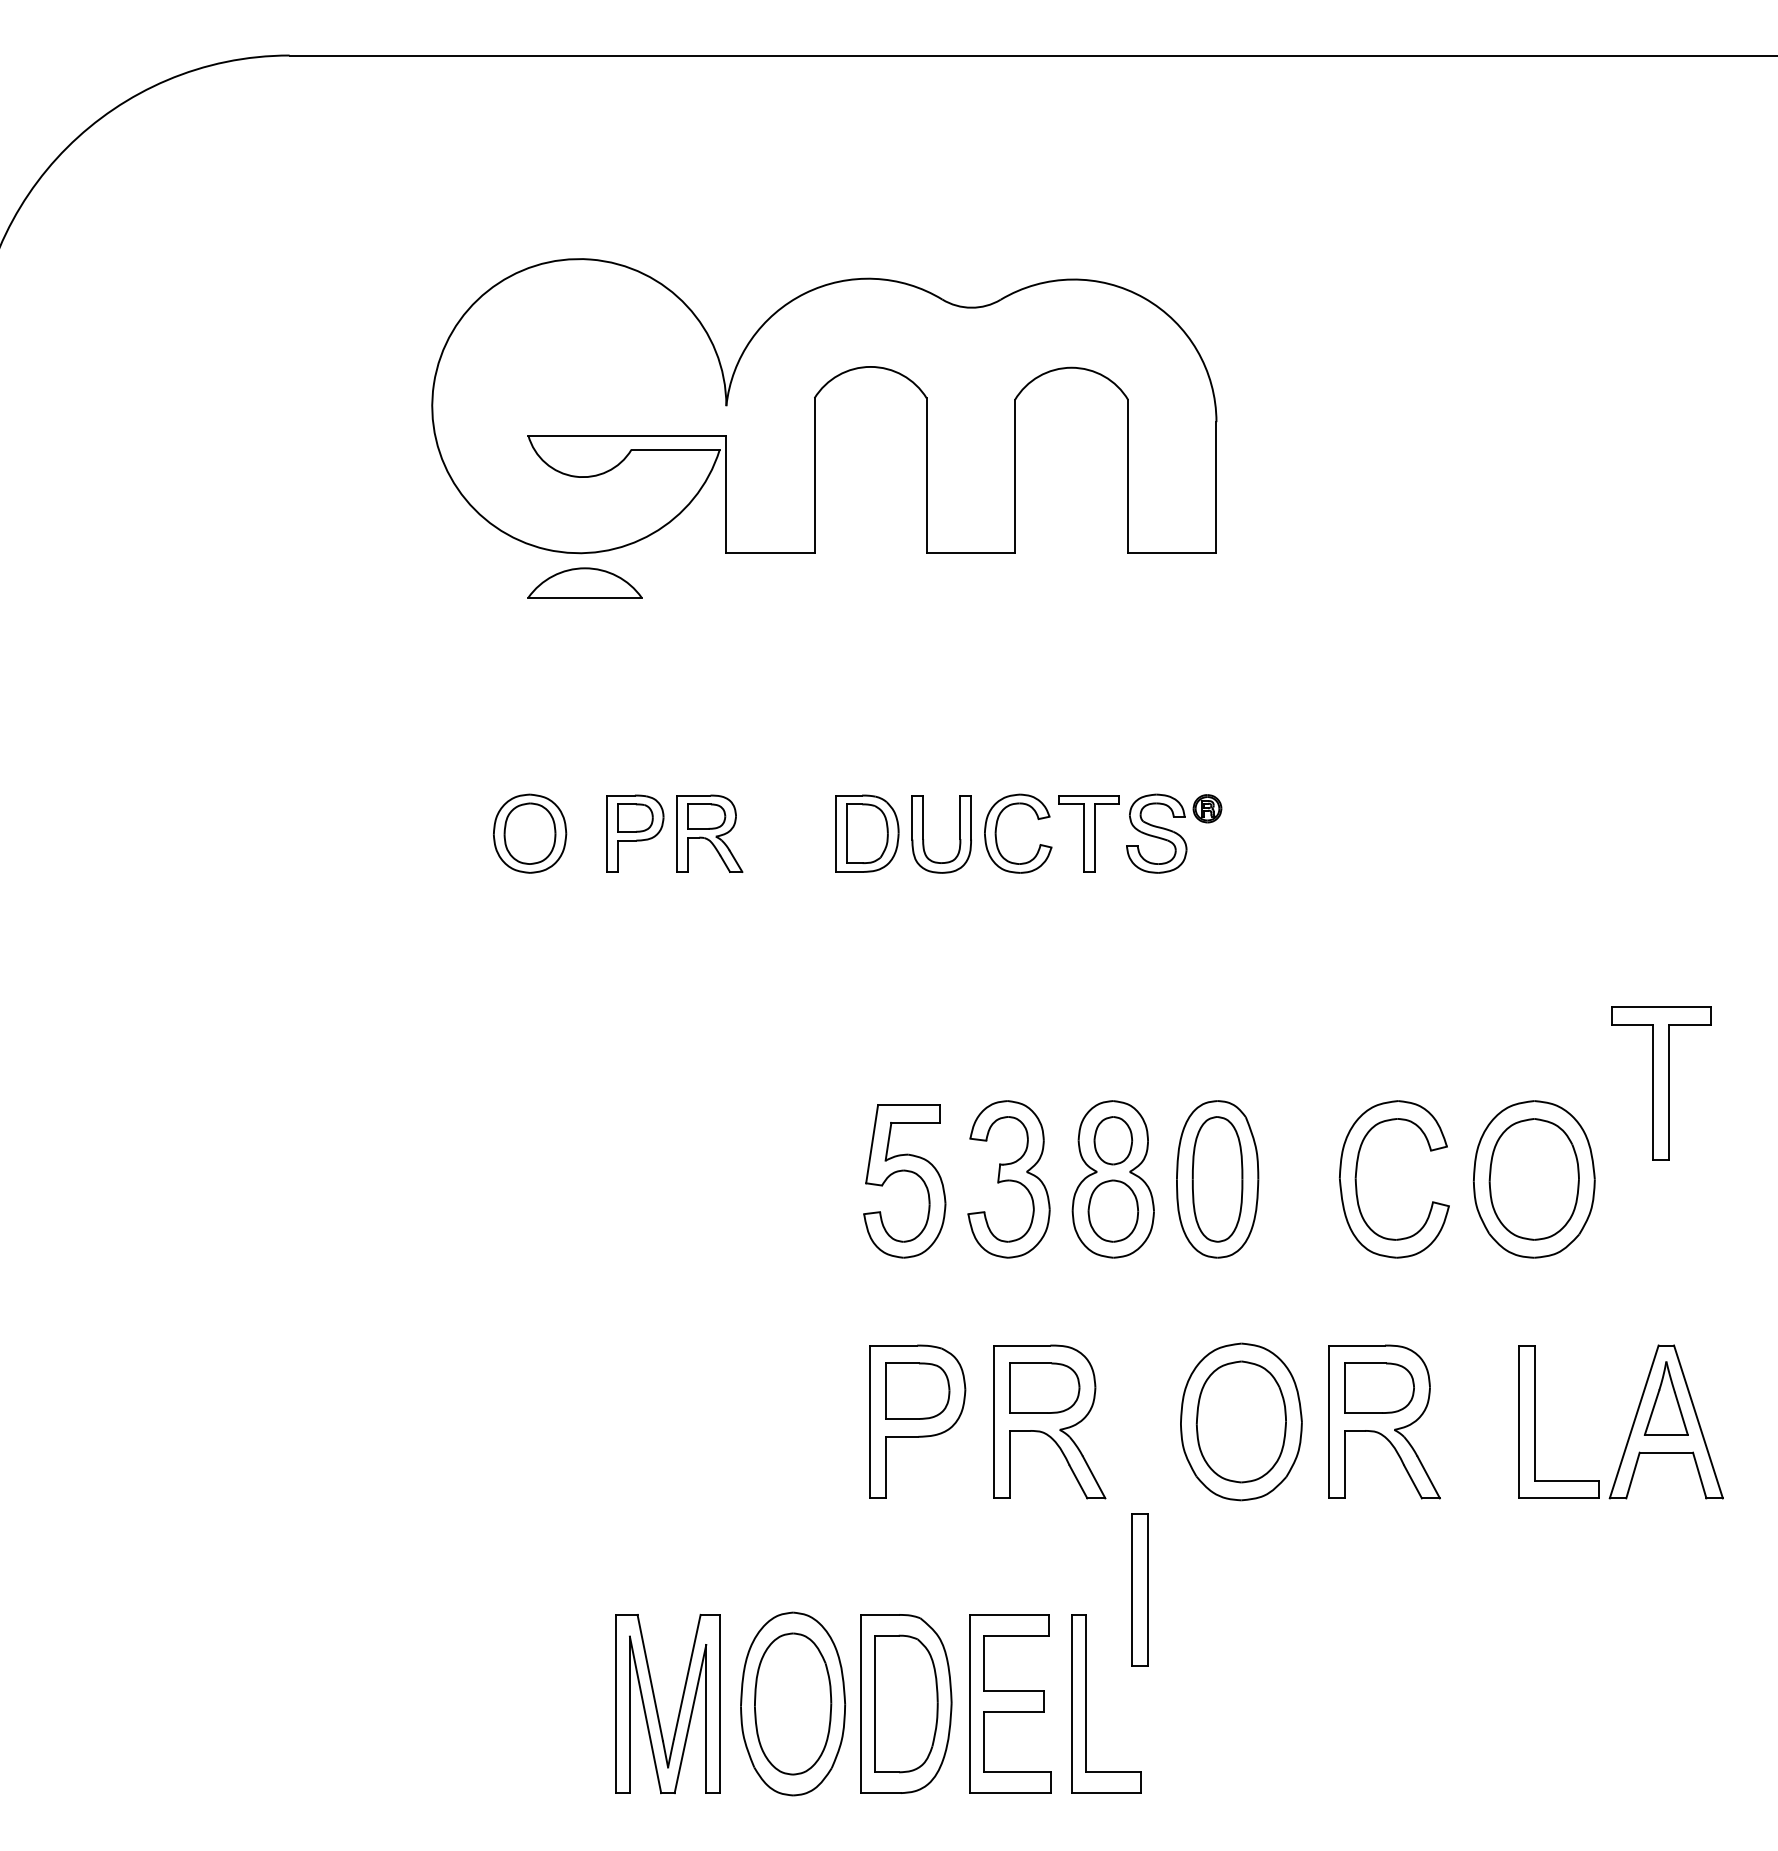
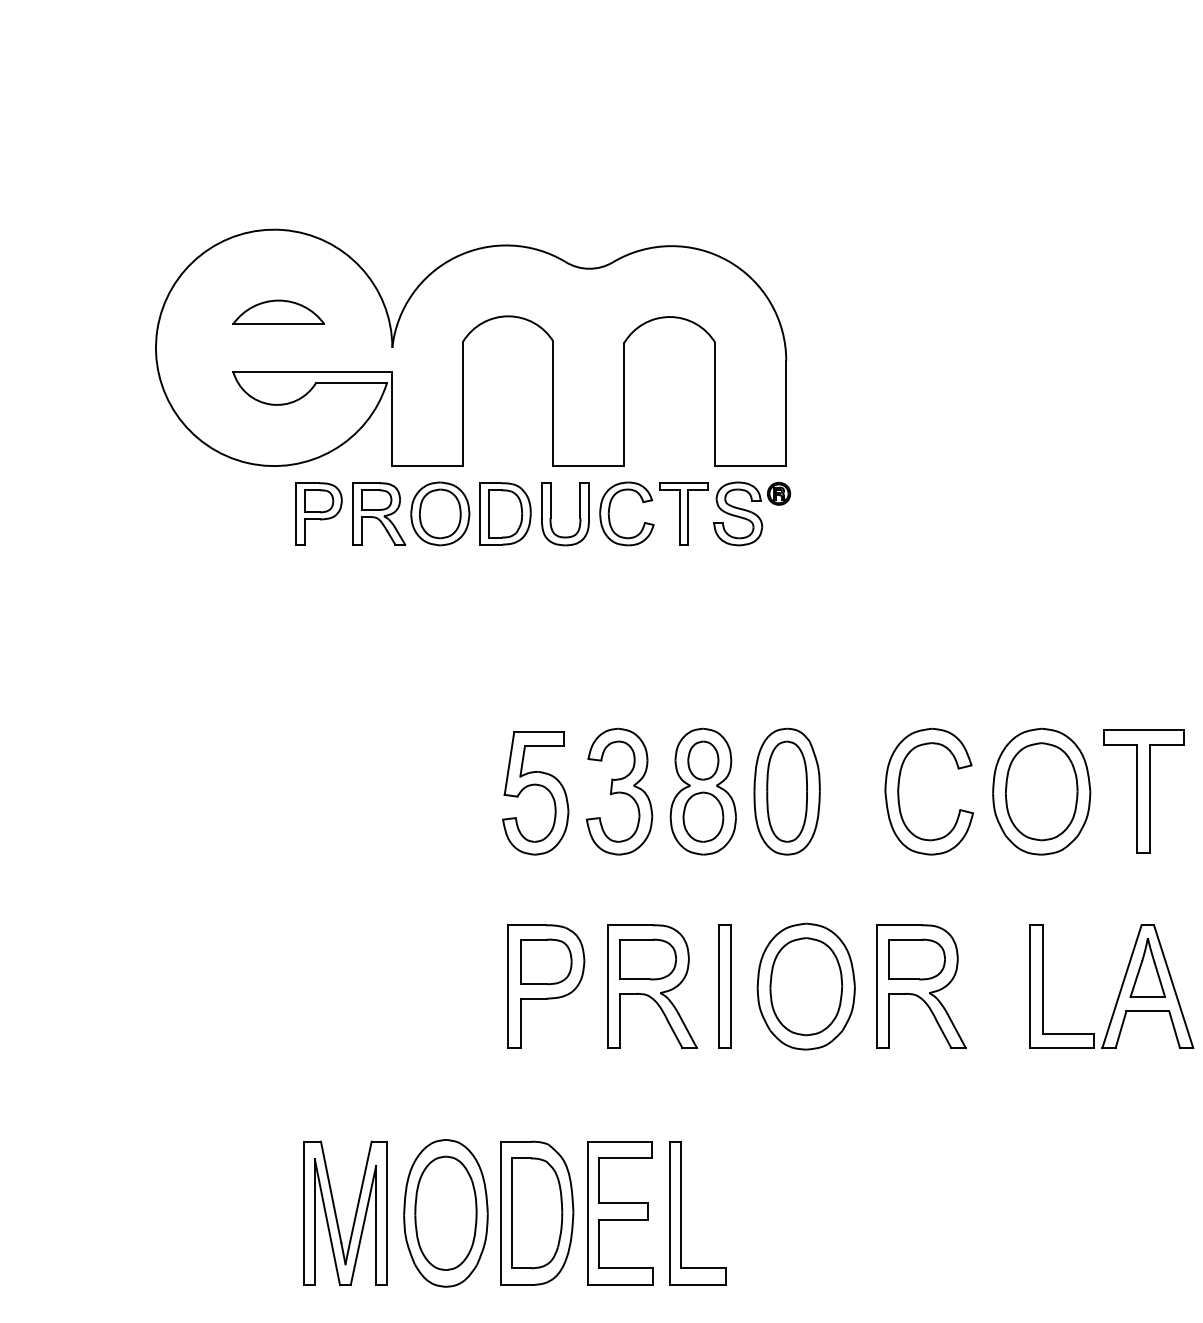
part: (815, 406) -> (463, 348), moved
part: (530, 833) -> (440, 513), moved
part: (1661, 1083) -> (1143, 791), moved
part: (1139, 1589) -> (724, 986), moved

